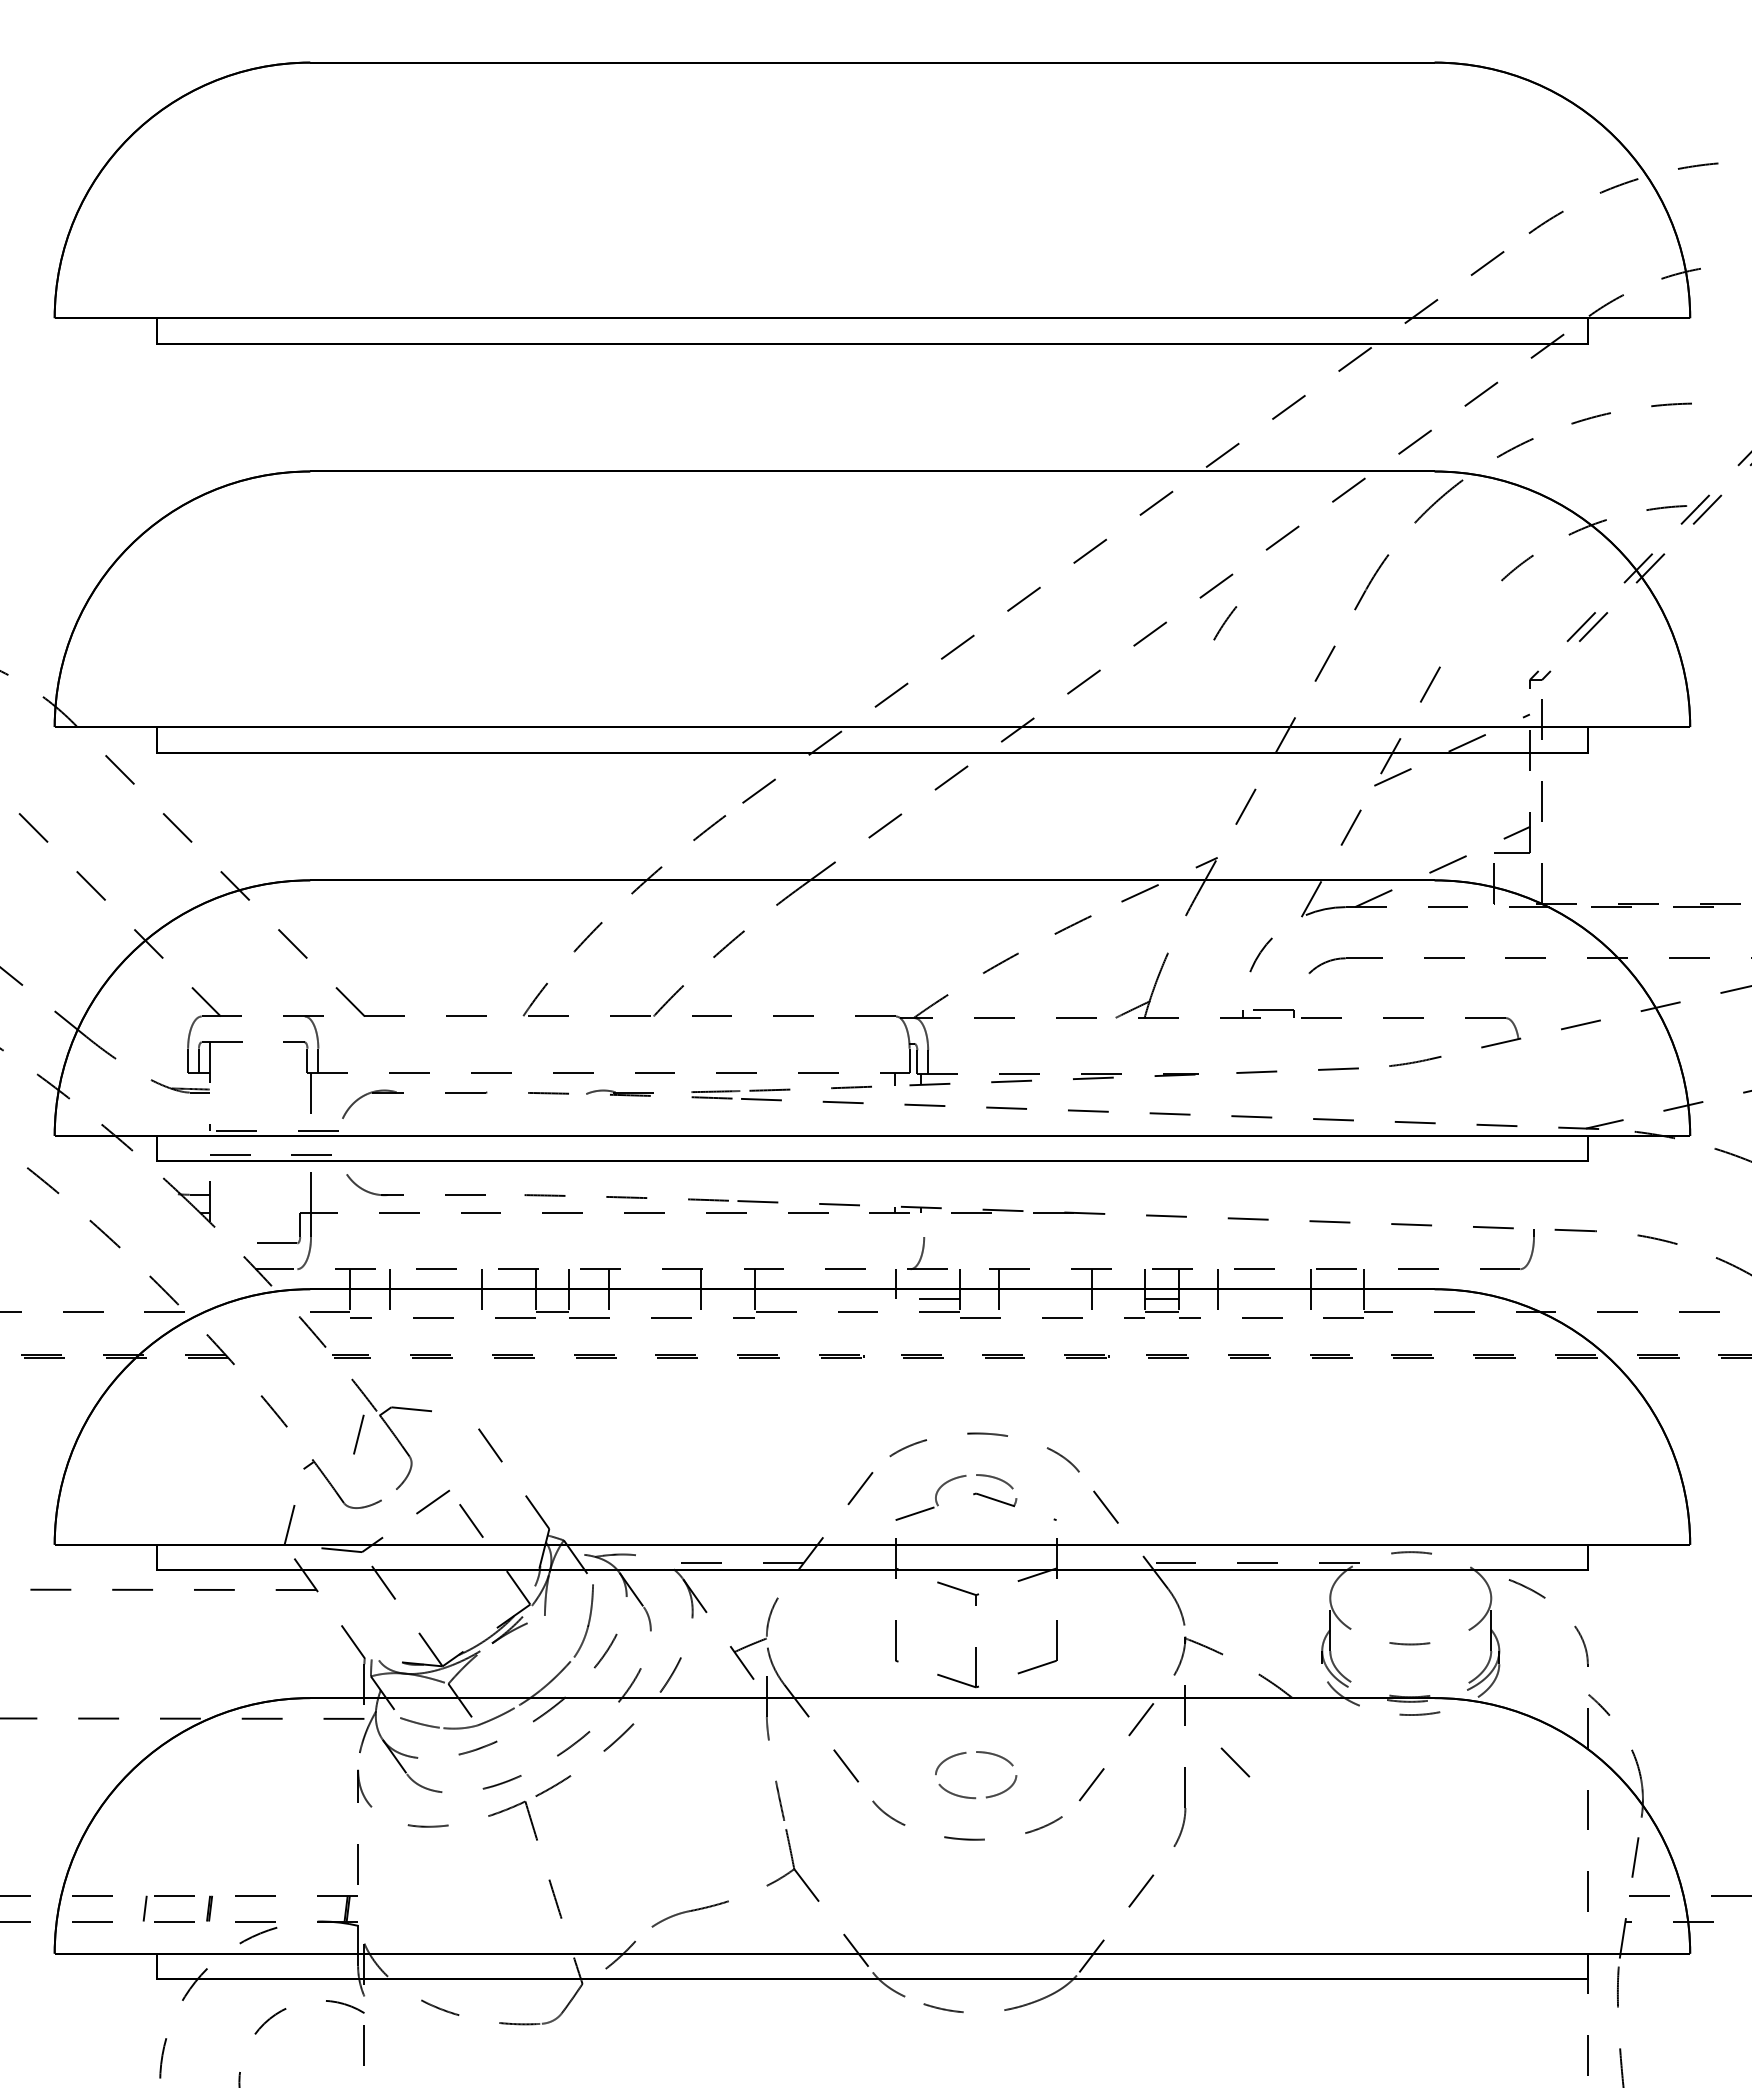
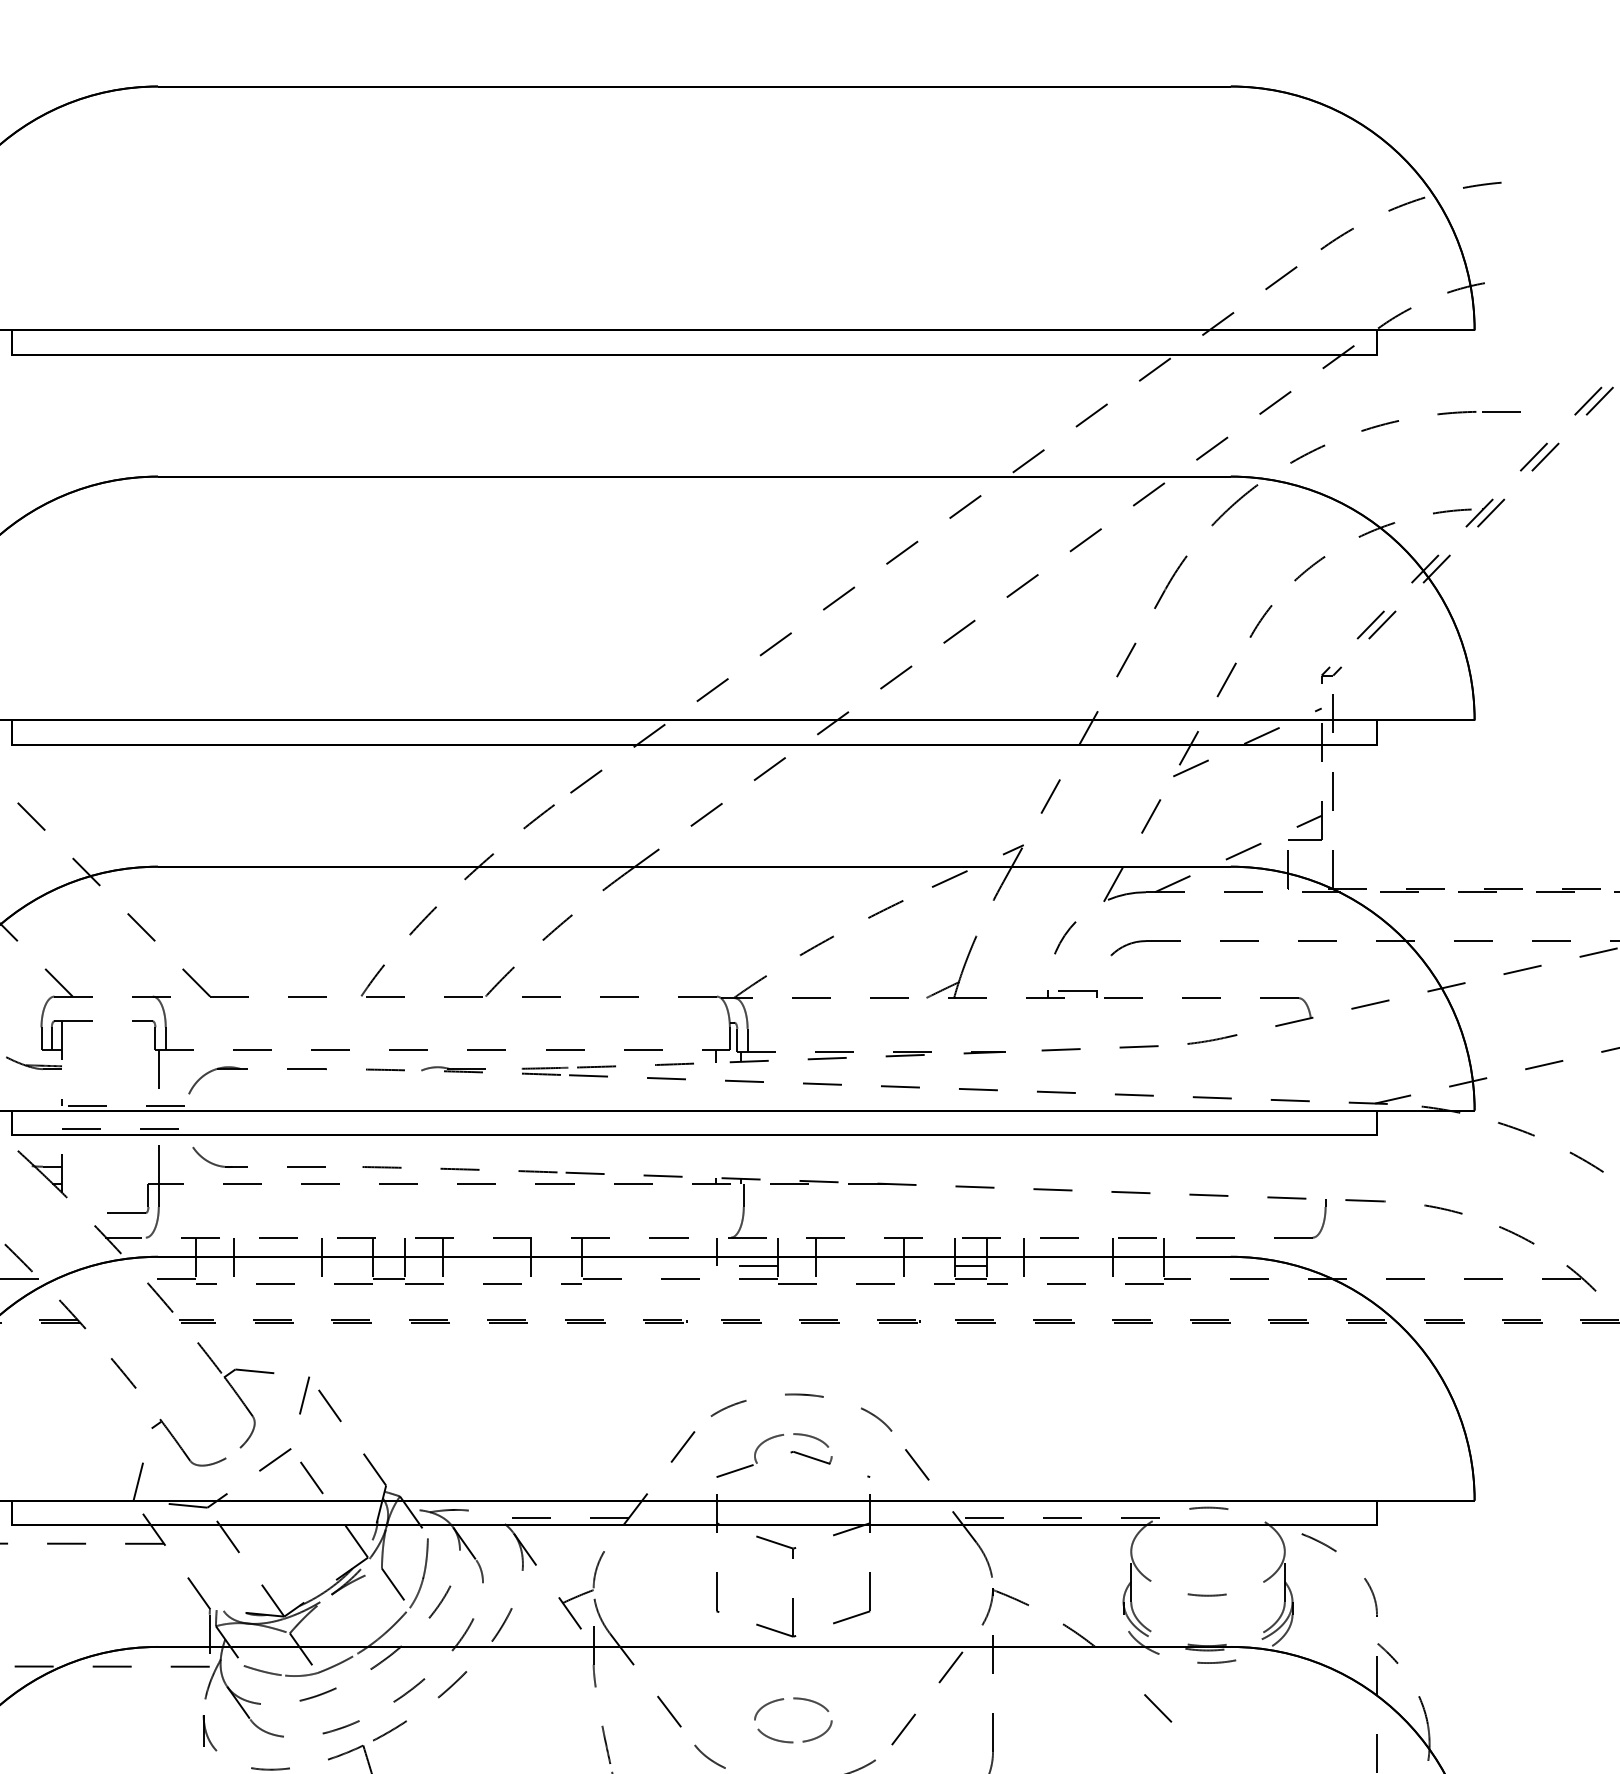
line: (1718, 403) -> (1501, 411), added
line: (1225, 623) -> (1261, 621), moved
line: (924, 1224) -> (744, 1195), added
line: (358, 1434) -> (304, 1395), moved
line: (559, 1636) -> (395, 1588), added
line: (1235, 1762) -> (1158, 1708), moved

